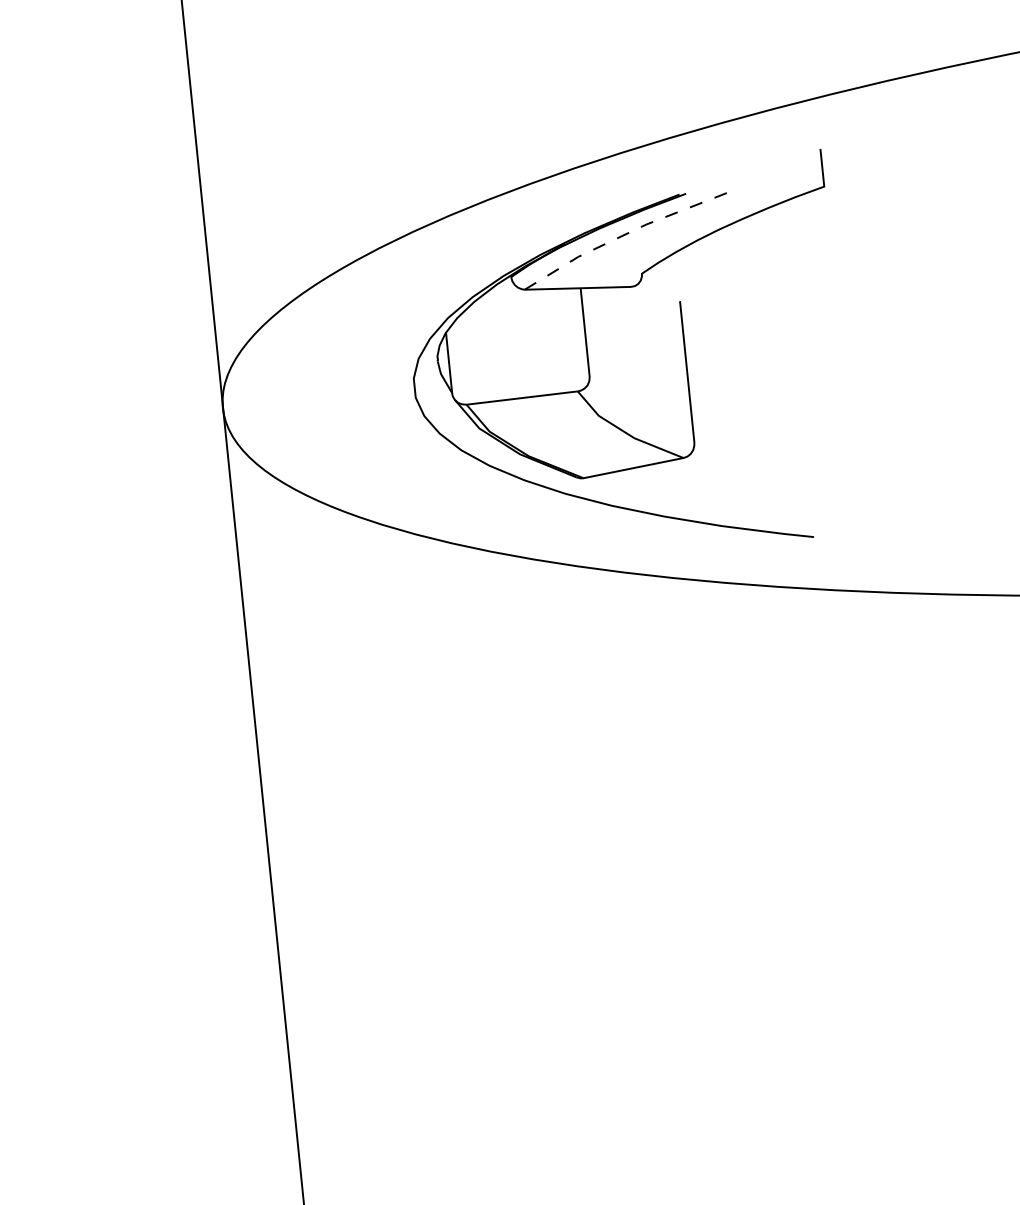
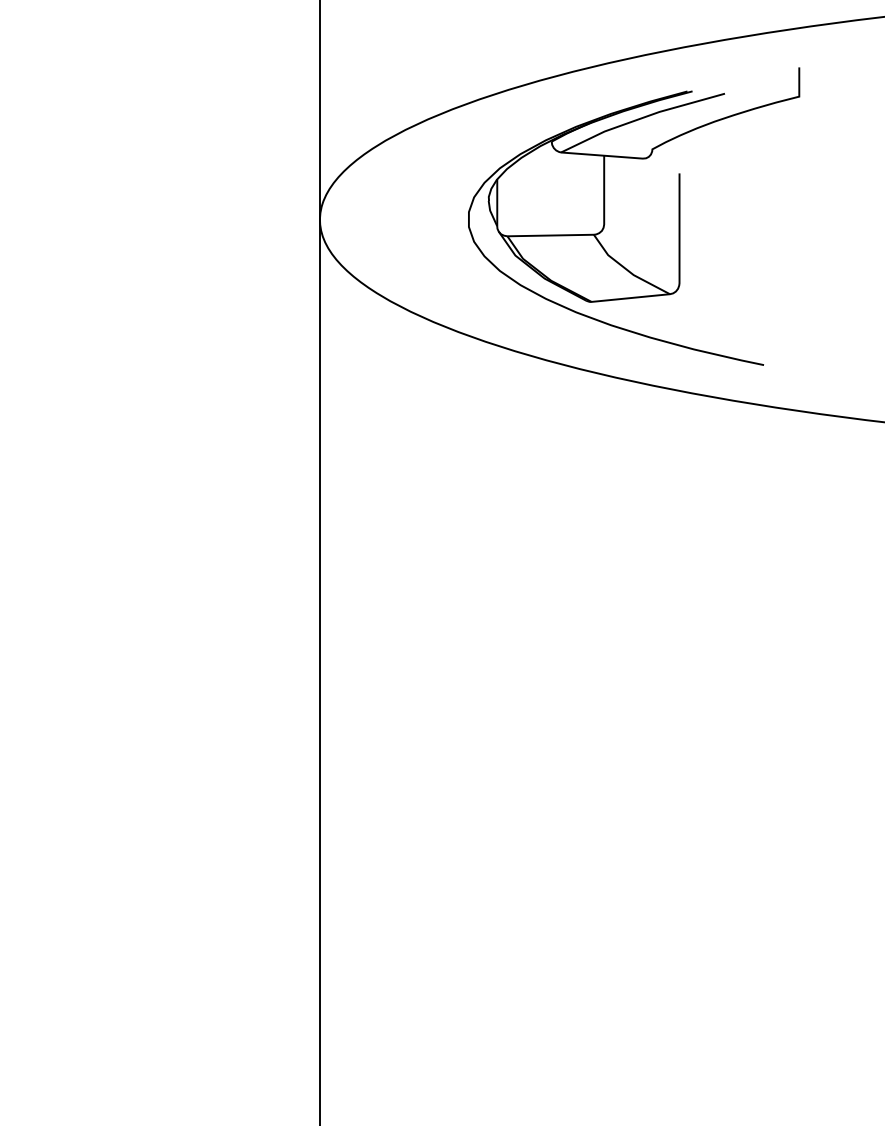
line: (622, 235) -> (640, 118), dashed -> solid

